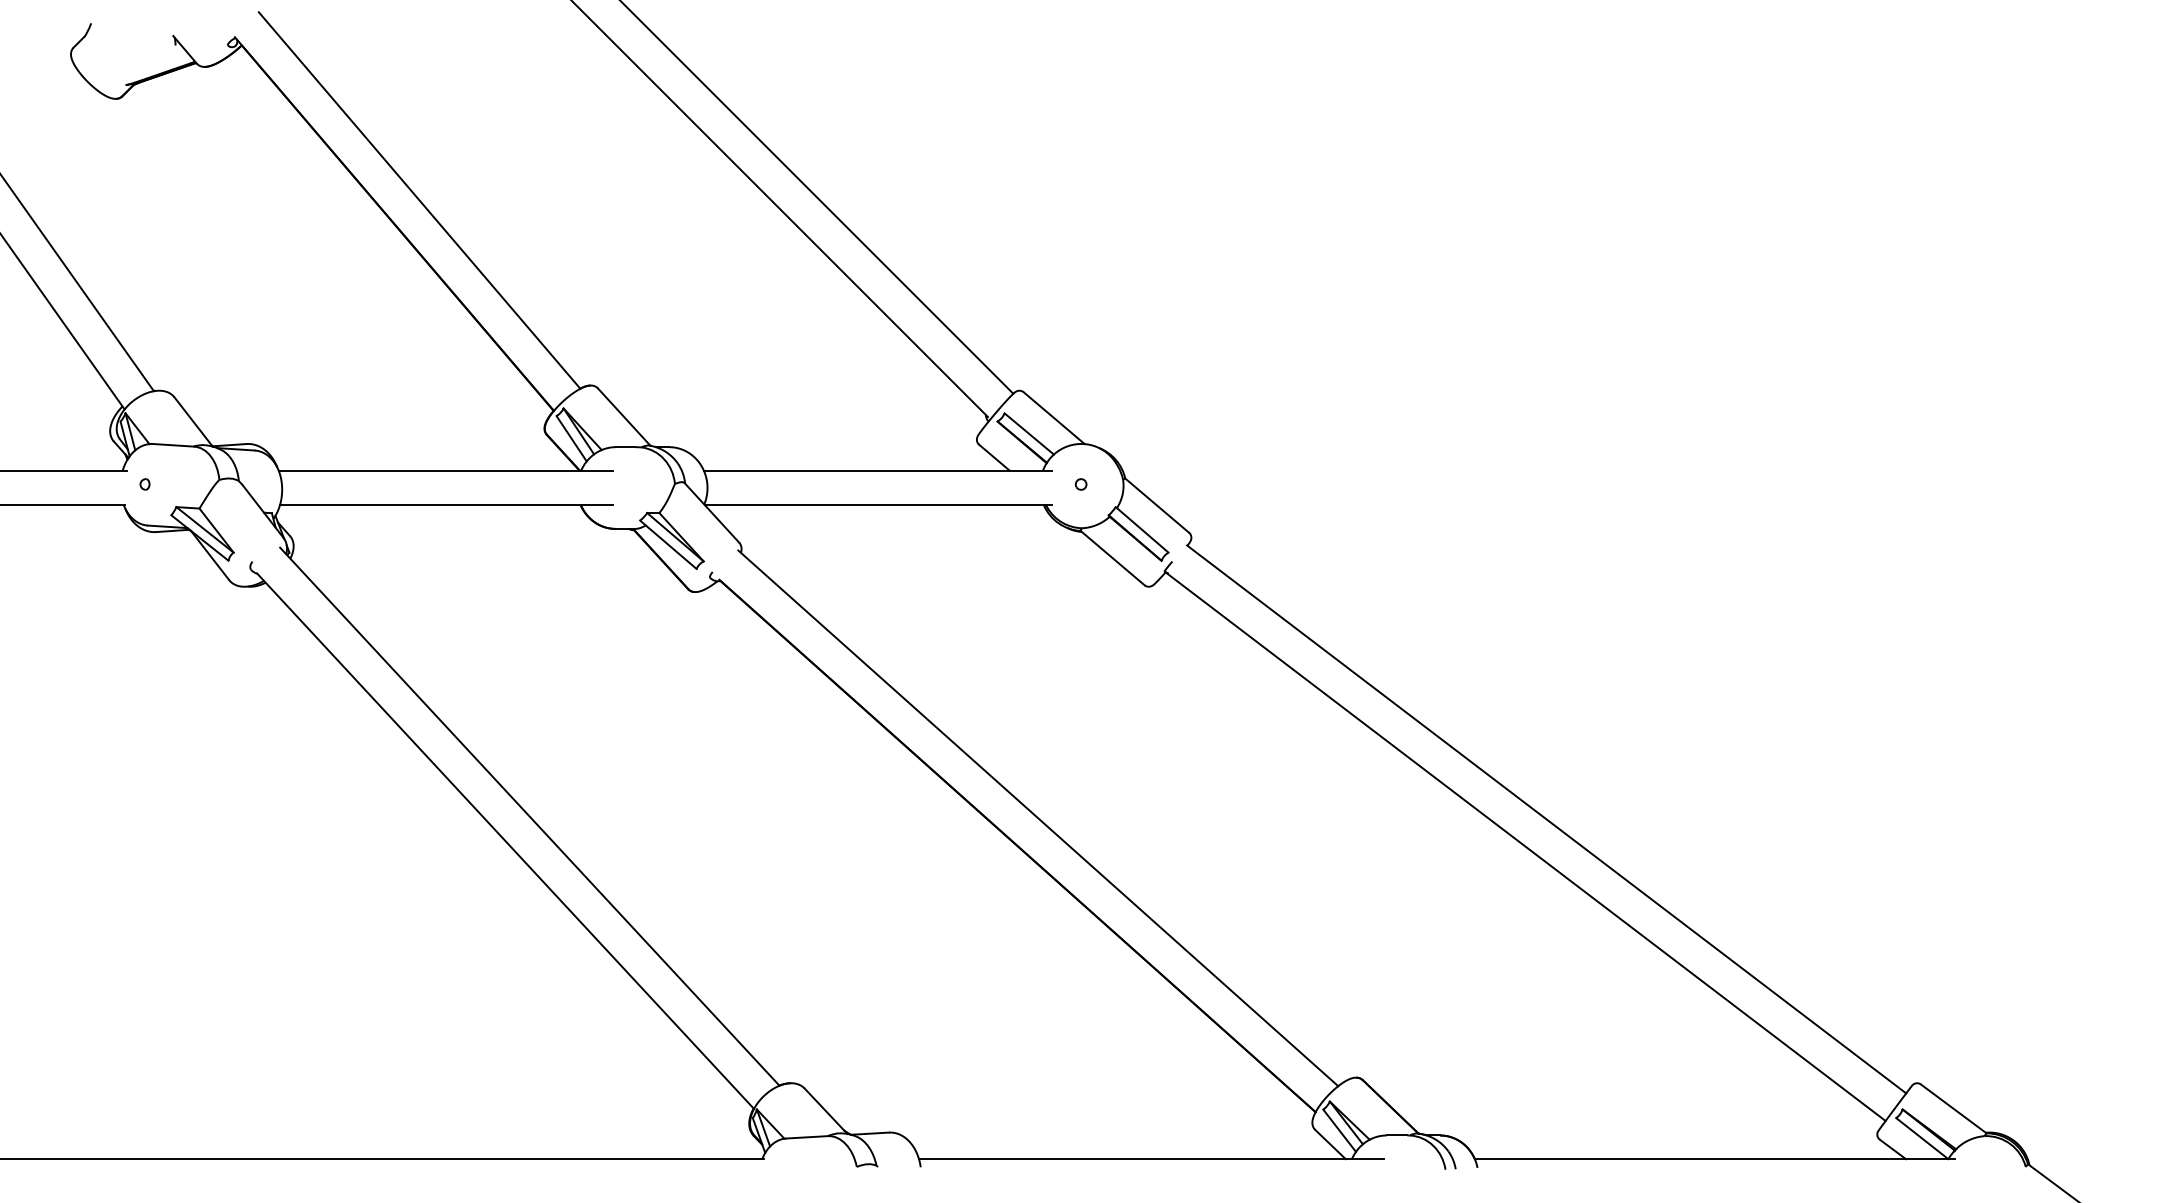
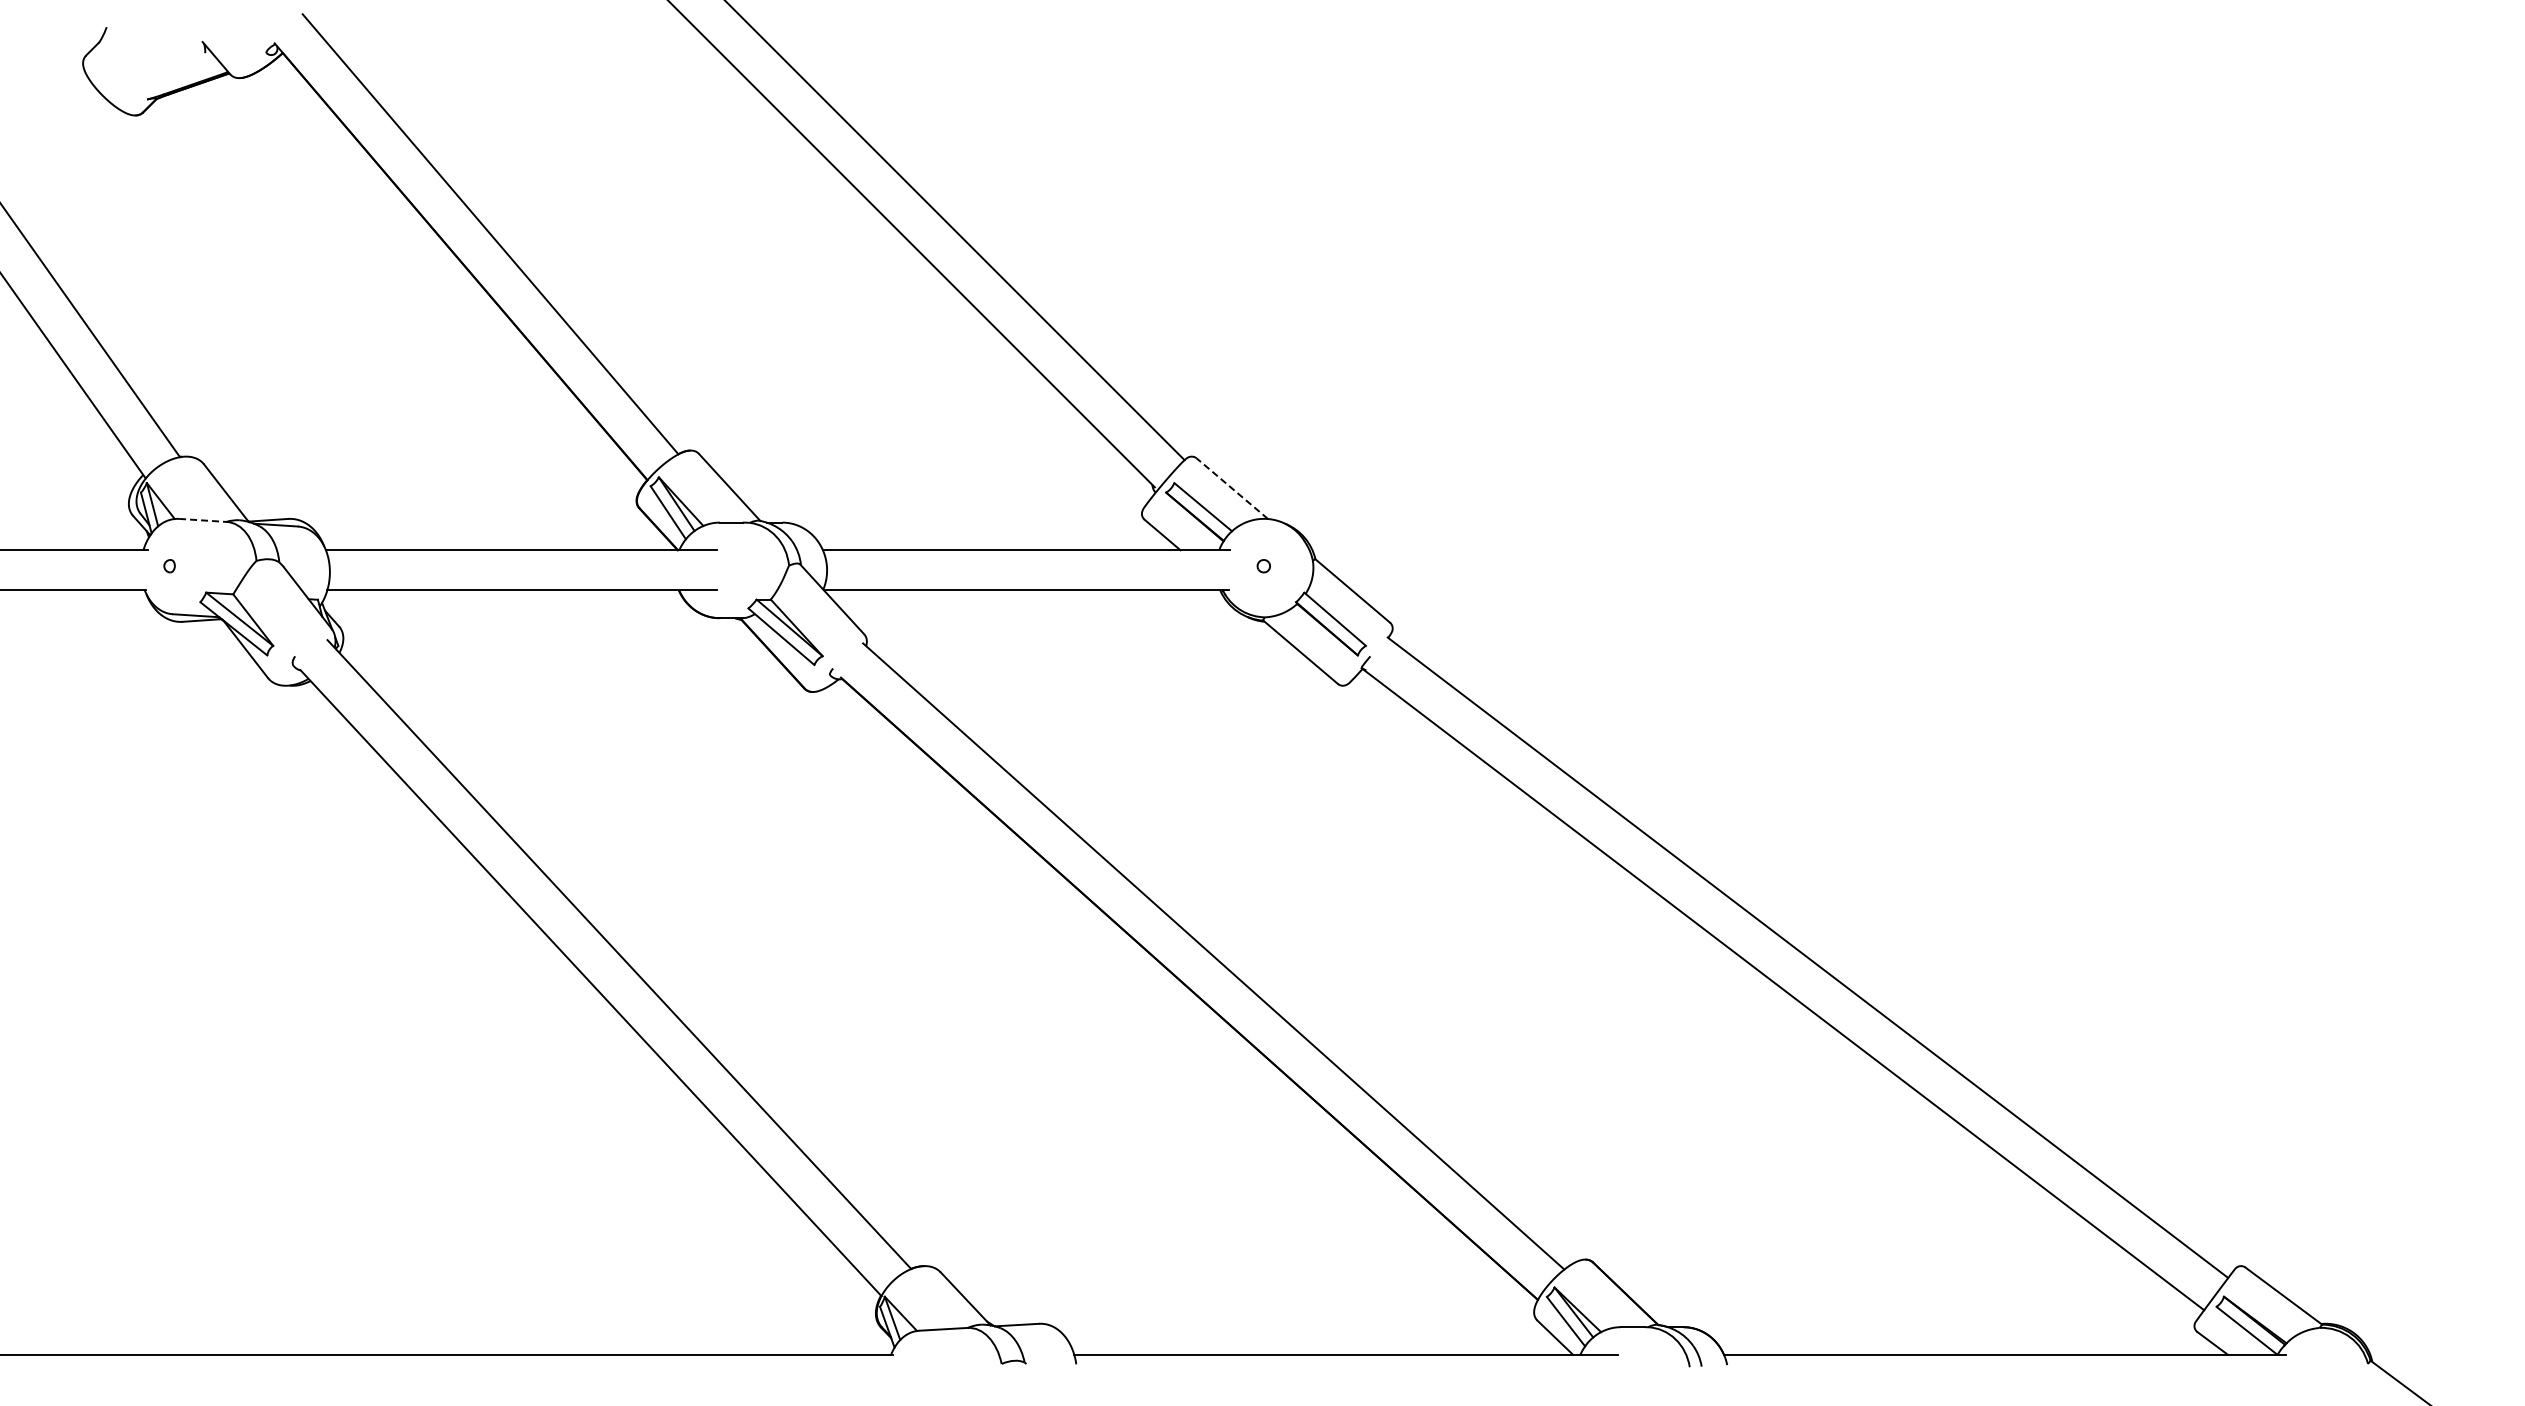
line: (1054, 417) -> (1232, 488), solid -> dashed
line: (174, 445) -> (203, 520), solid -> dashed

